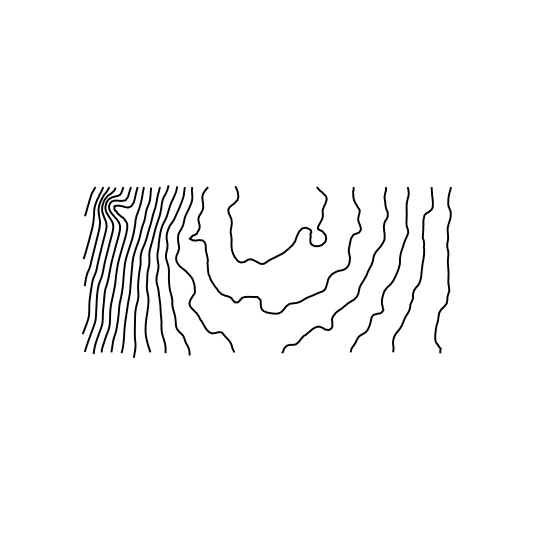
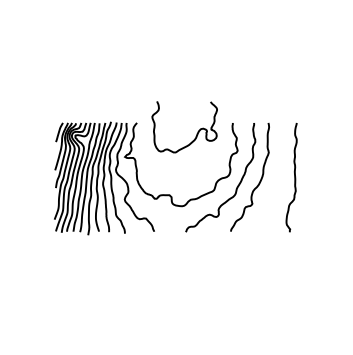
curve: (295, 235) -> (196, 133), moved
curve: (419, 270) -> (276, 177), removed

